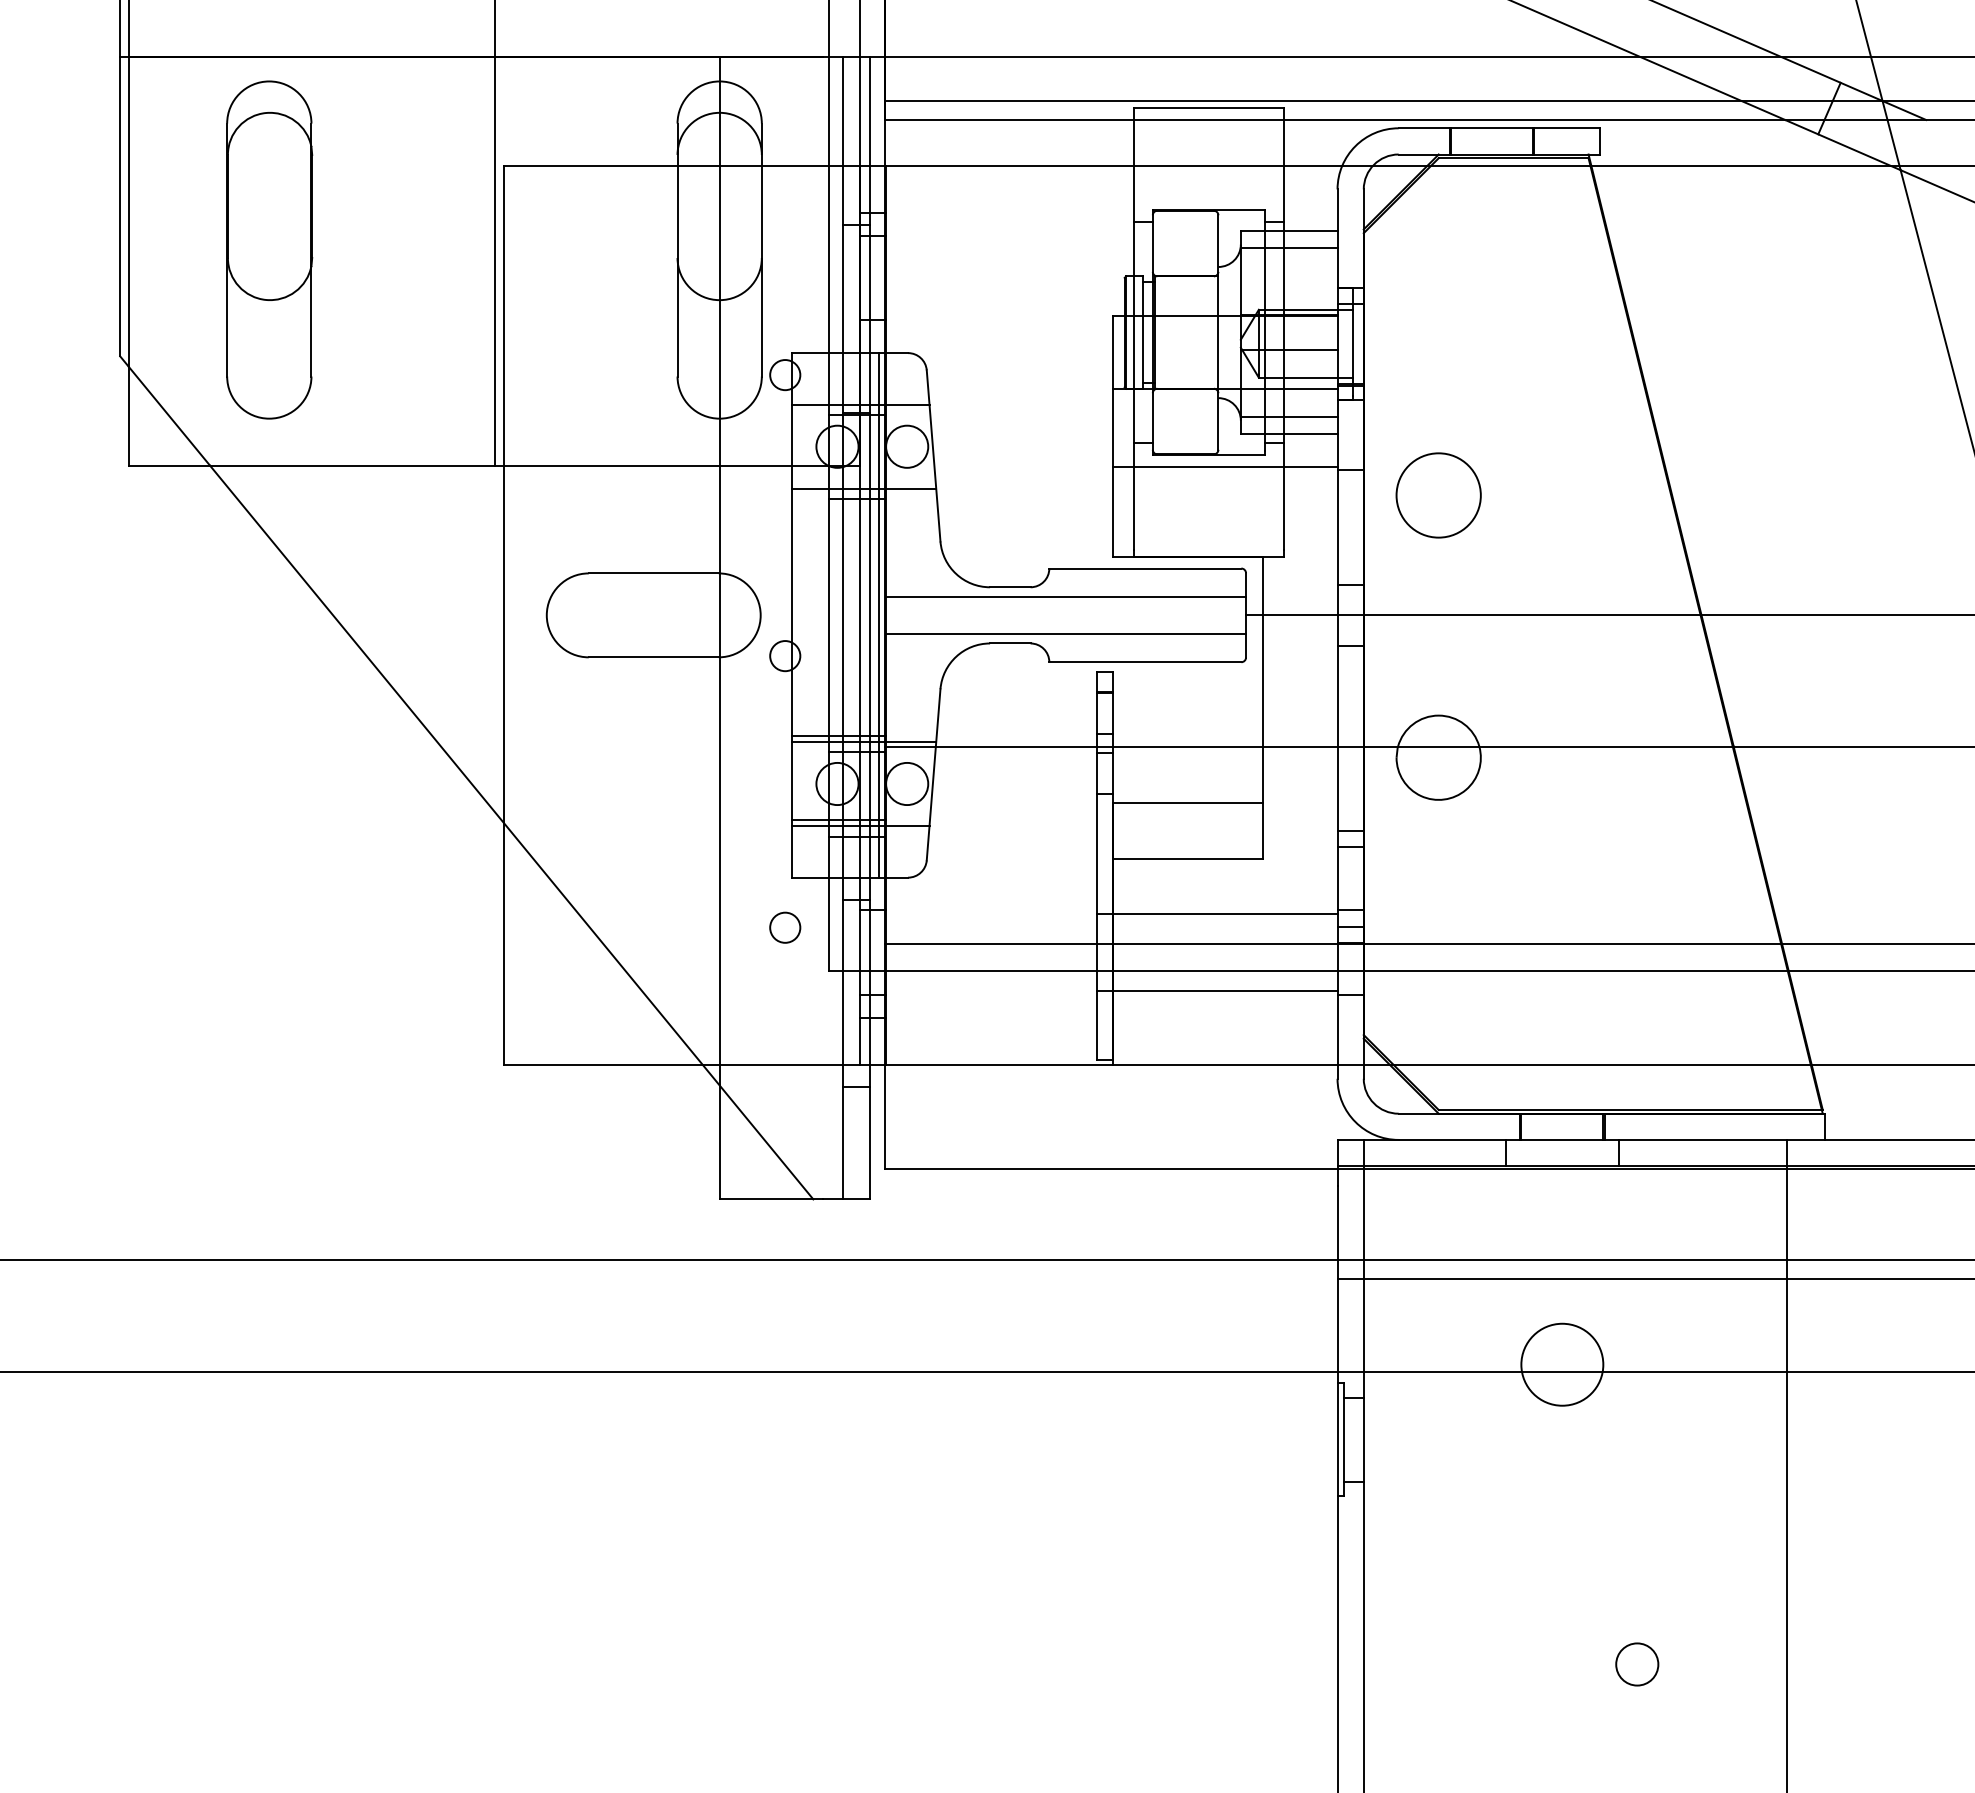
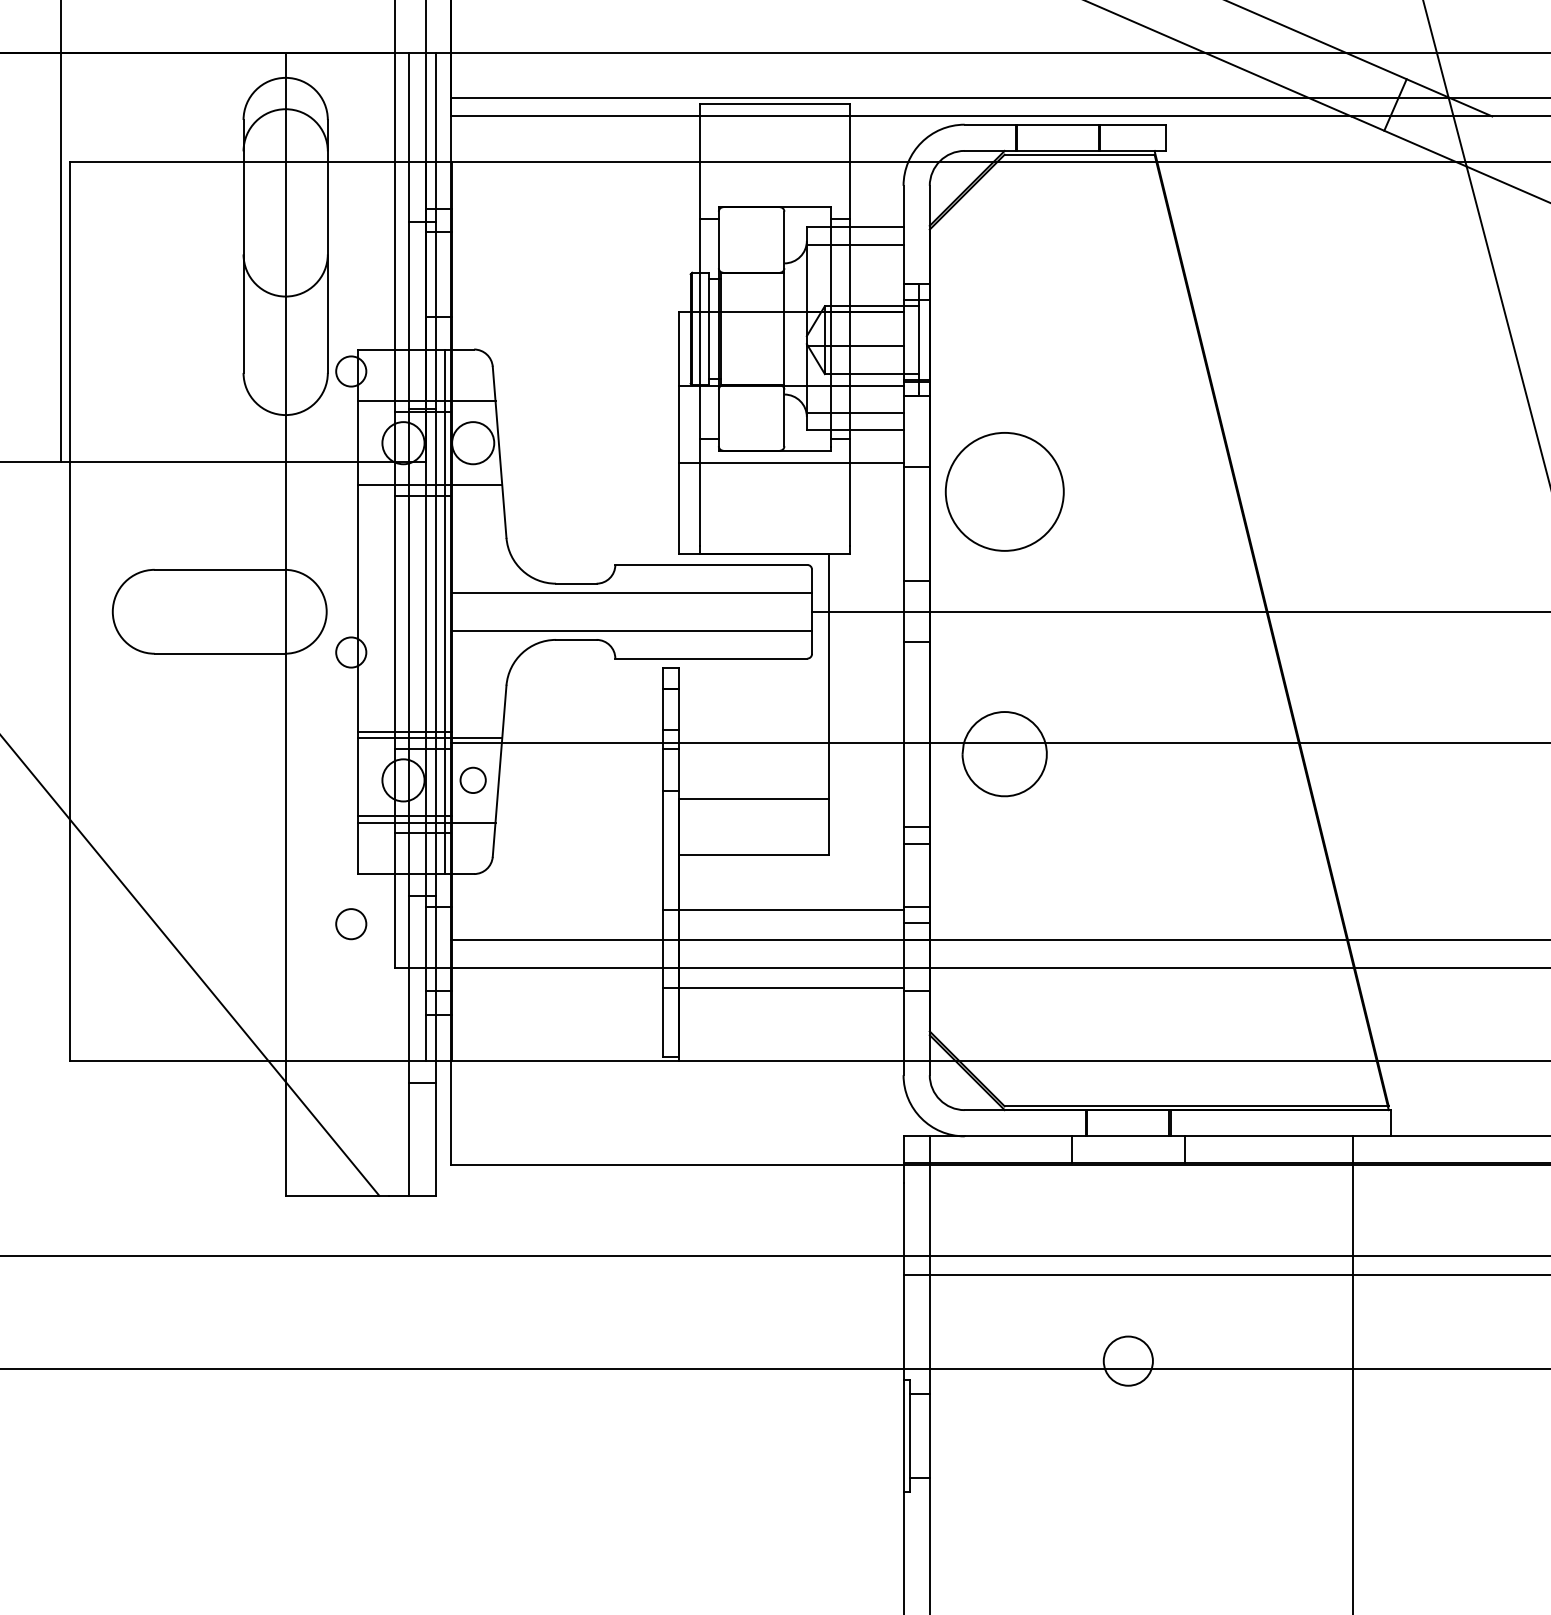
circle: (1438, 495) -> (1004, 491), size x1.4
circle: (907, 783) -> (473, 779), size x0.6
circle: (1562, 1364) -> (1128, 1360), size x0.6

